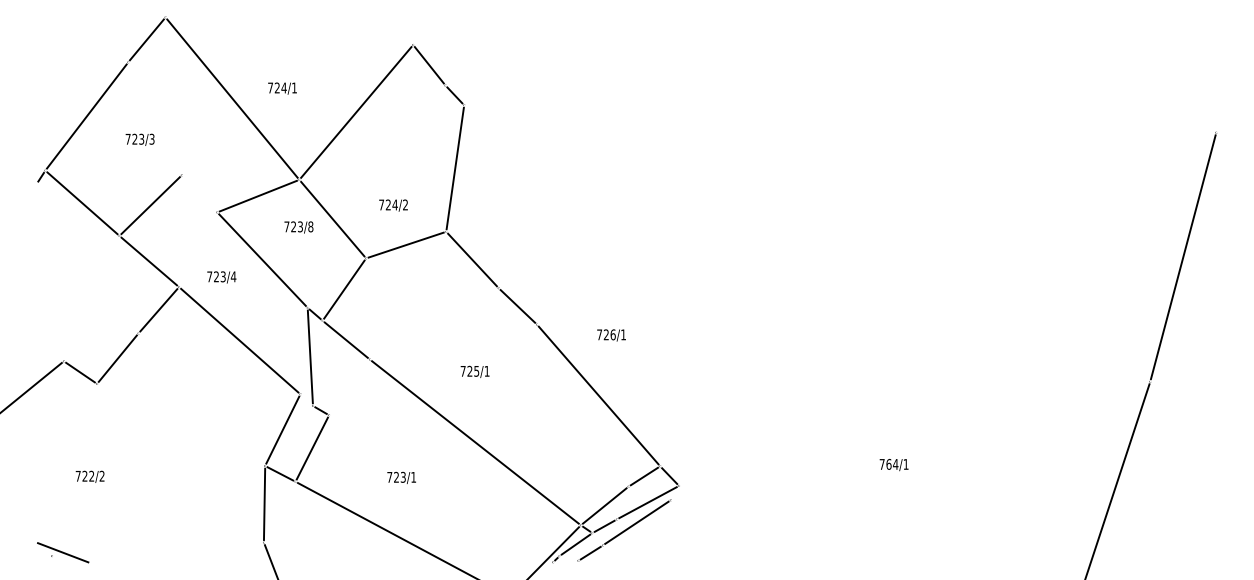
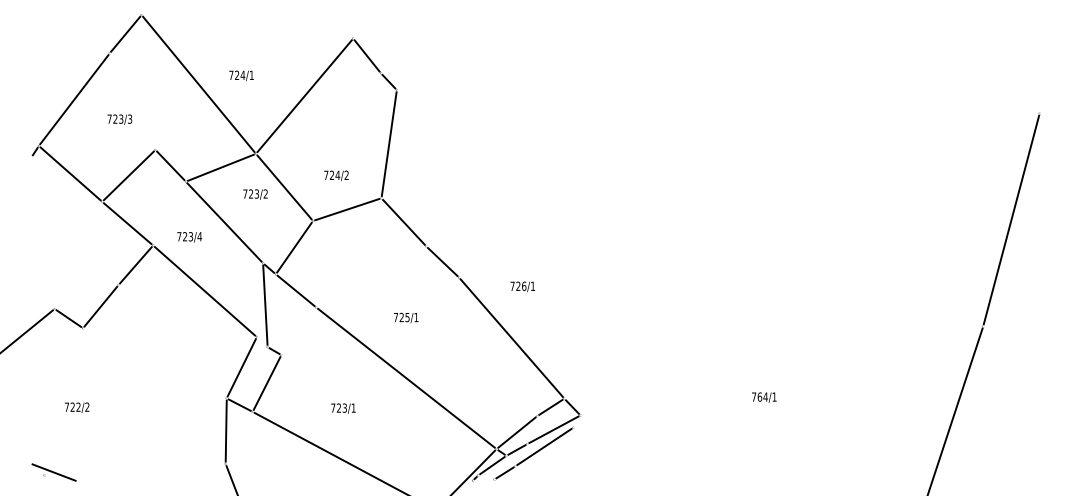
line: (199, 193) -> (170, 165), added
text: (310, 226) -> (265, 193), 723/8 -> 723/2

